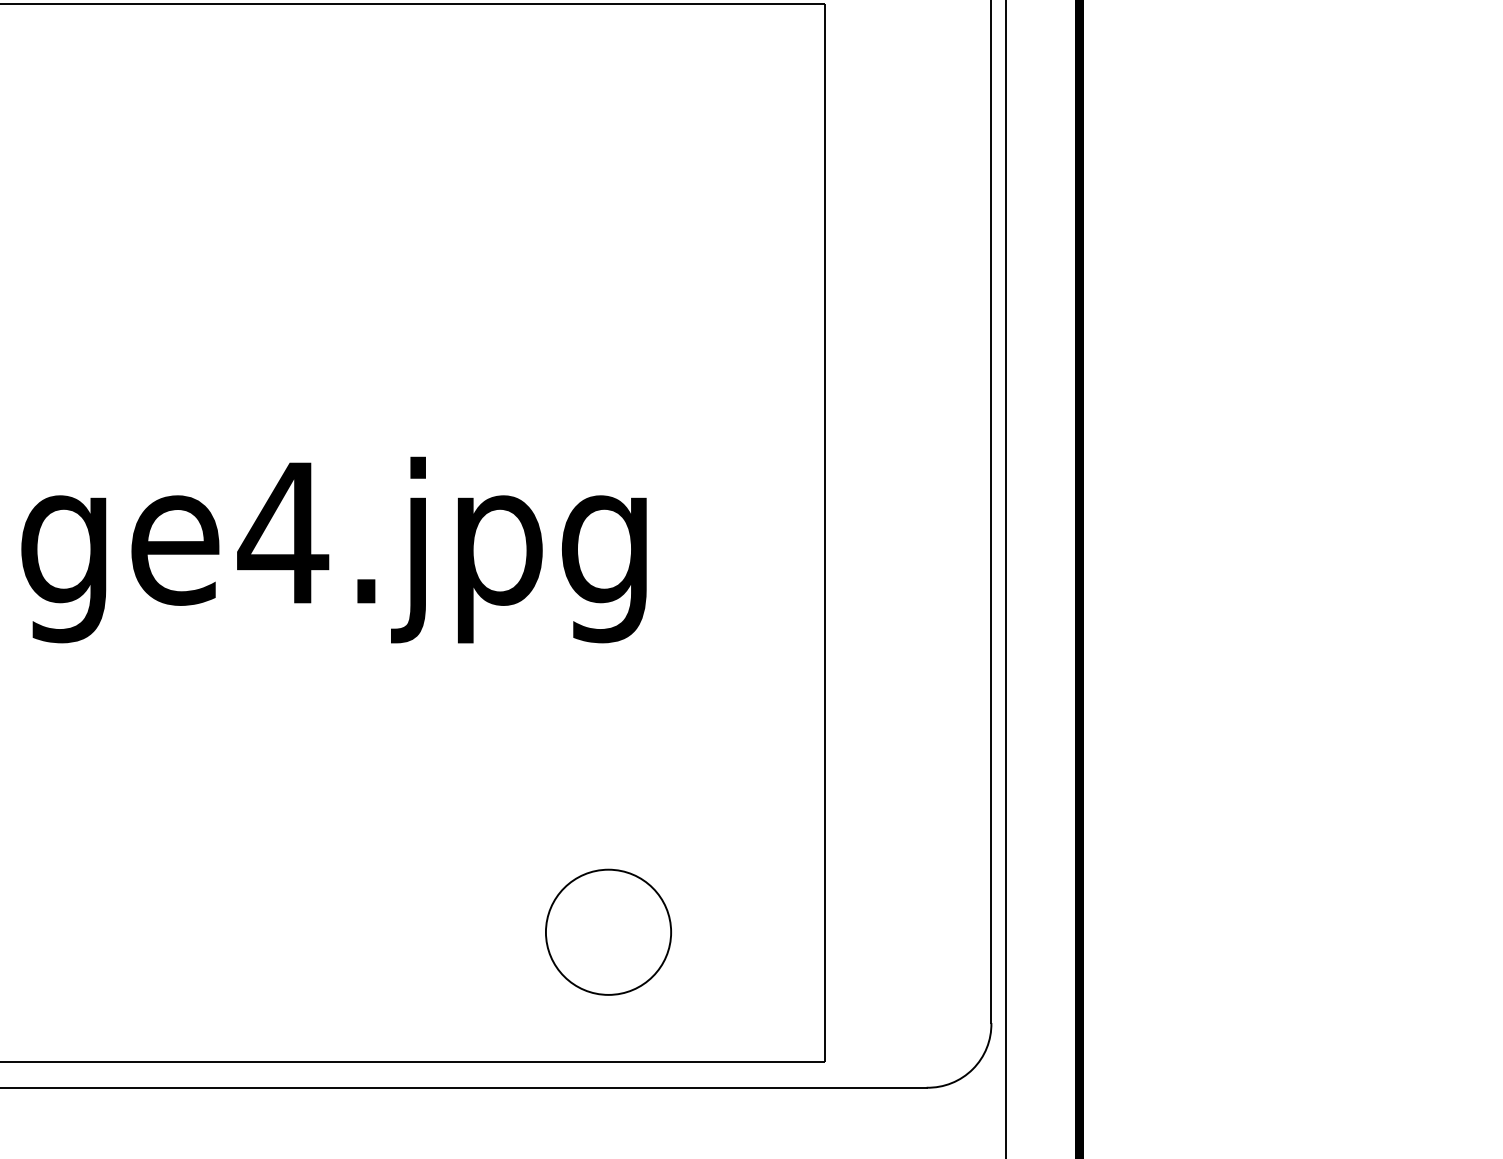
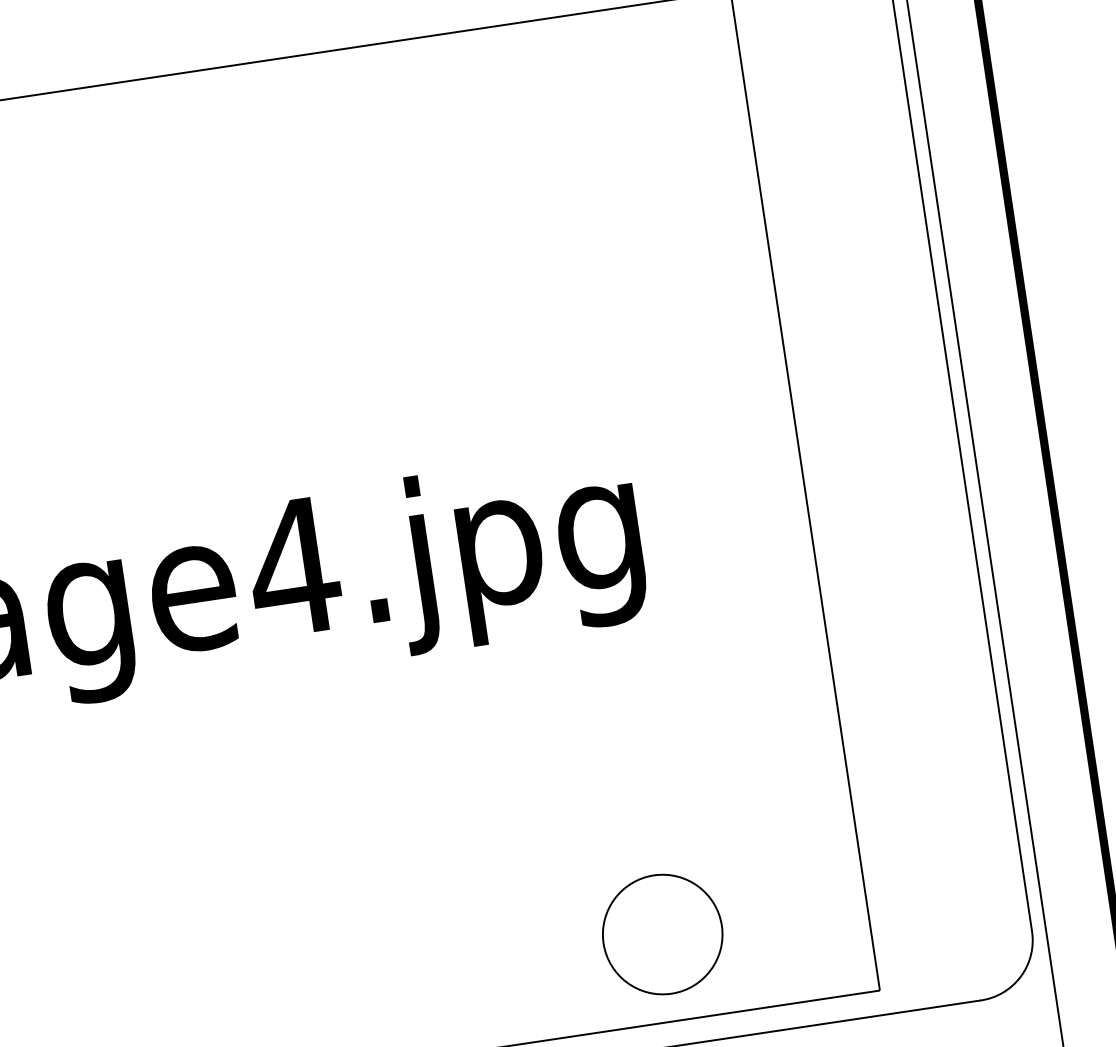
circle: (608, 931) -> (662, 933), moved

